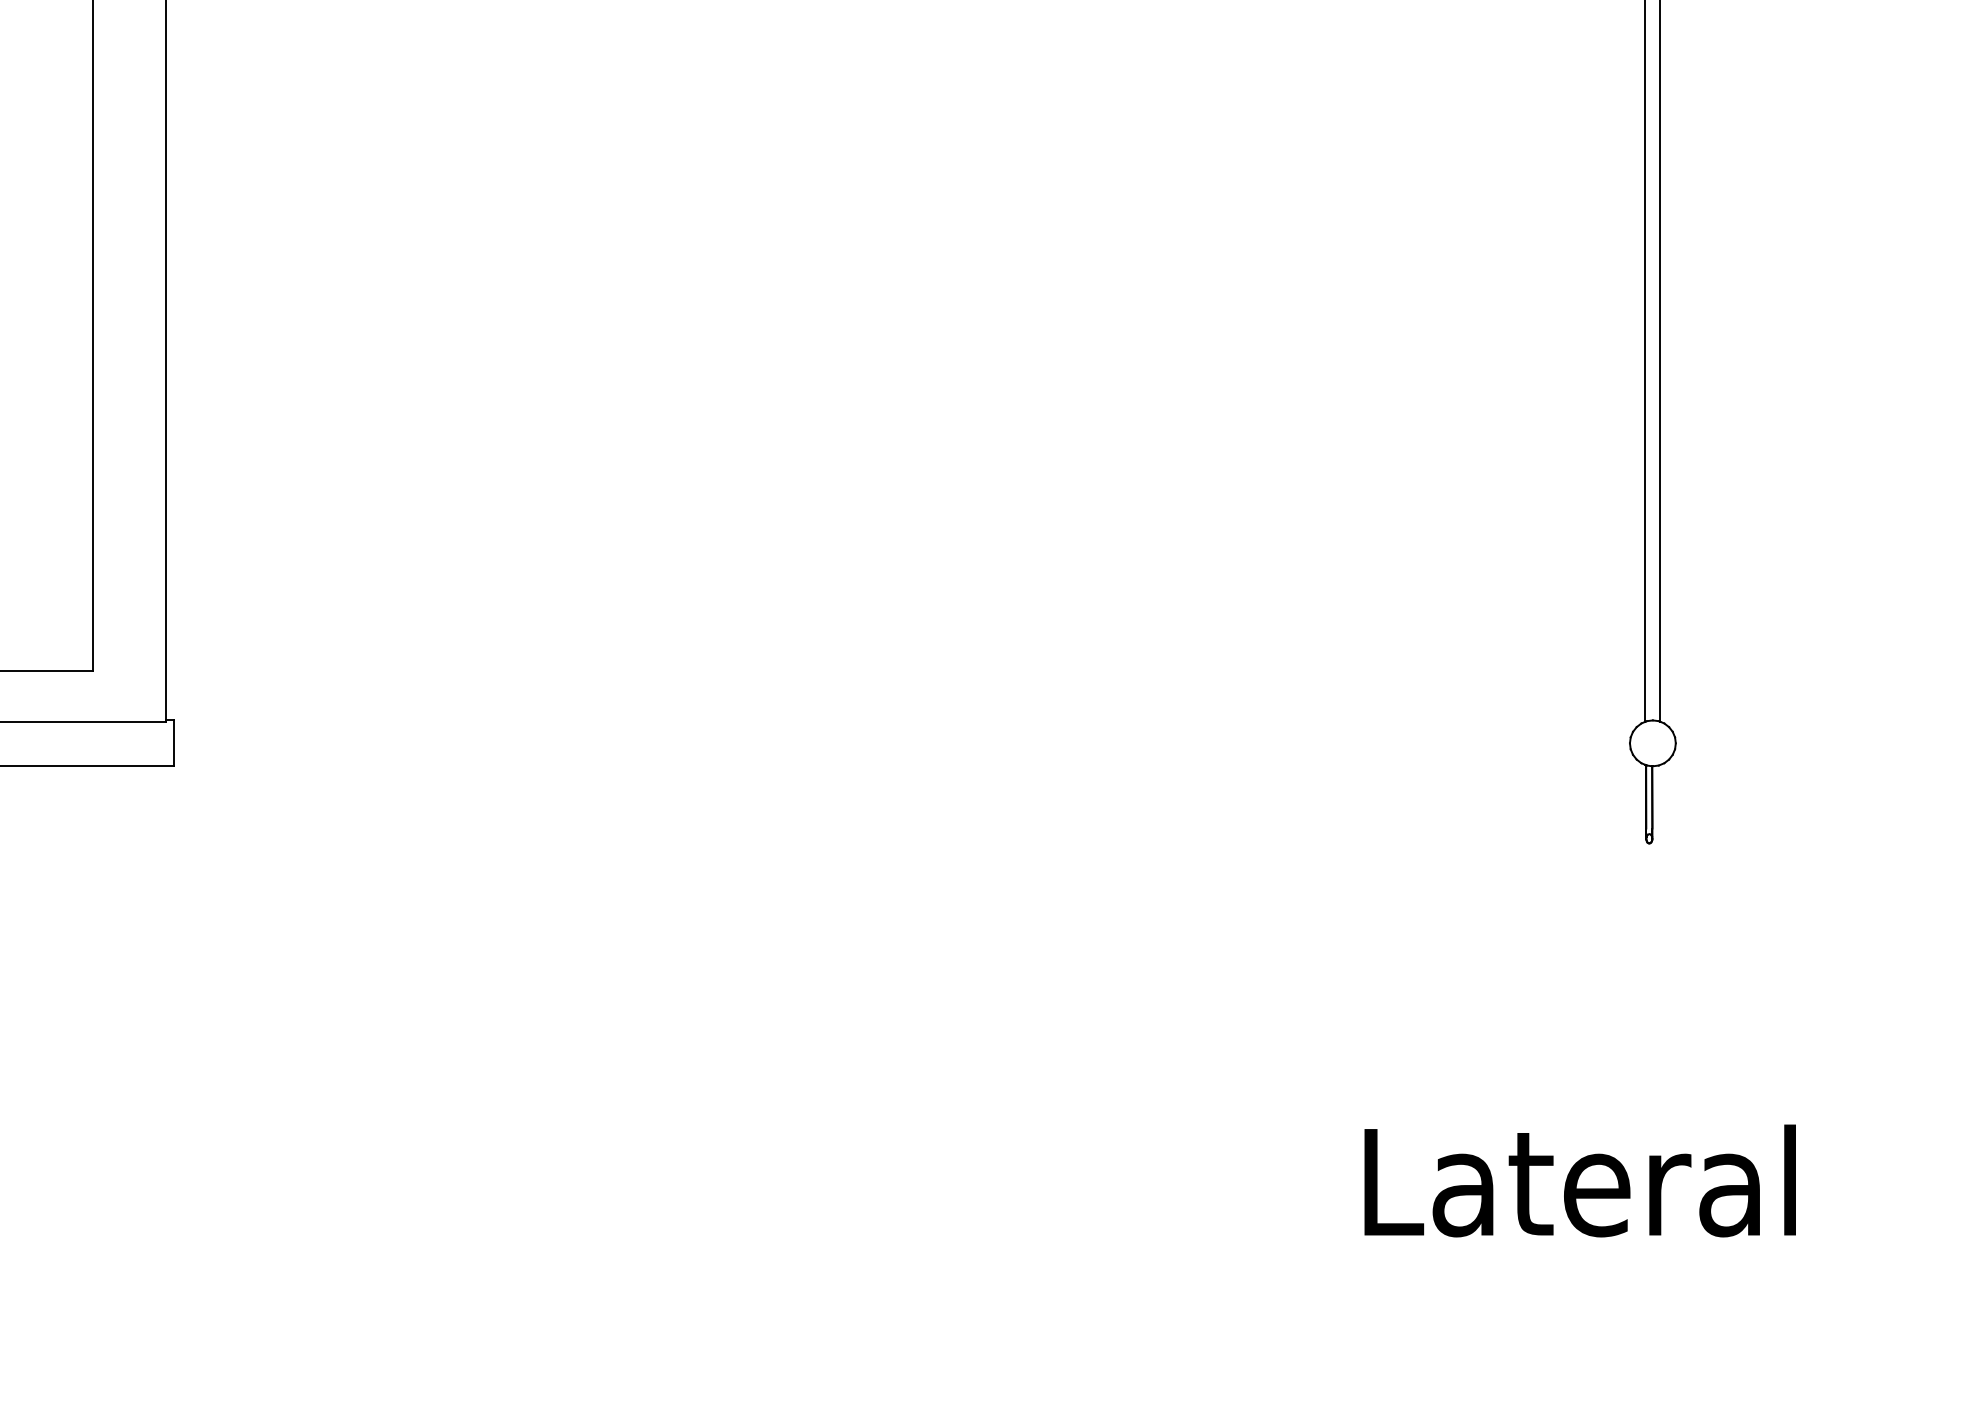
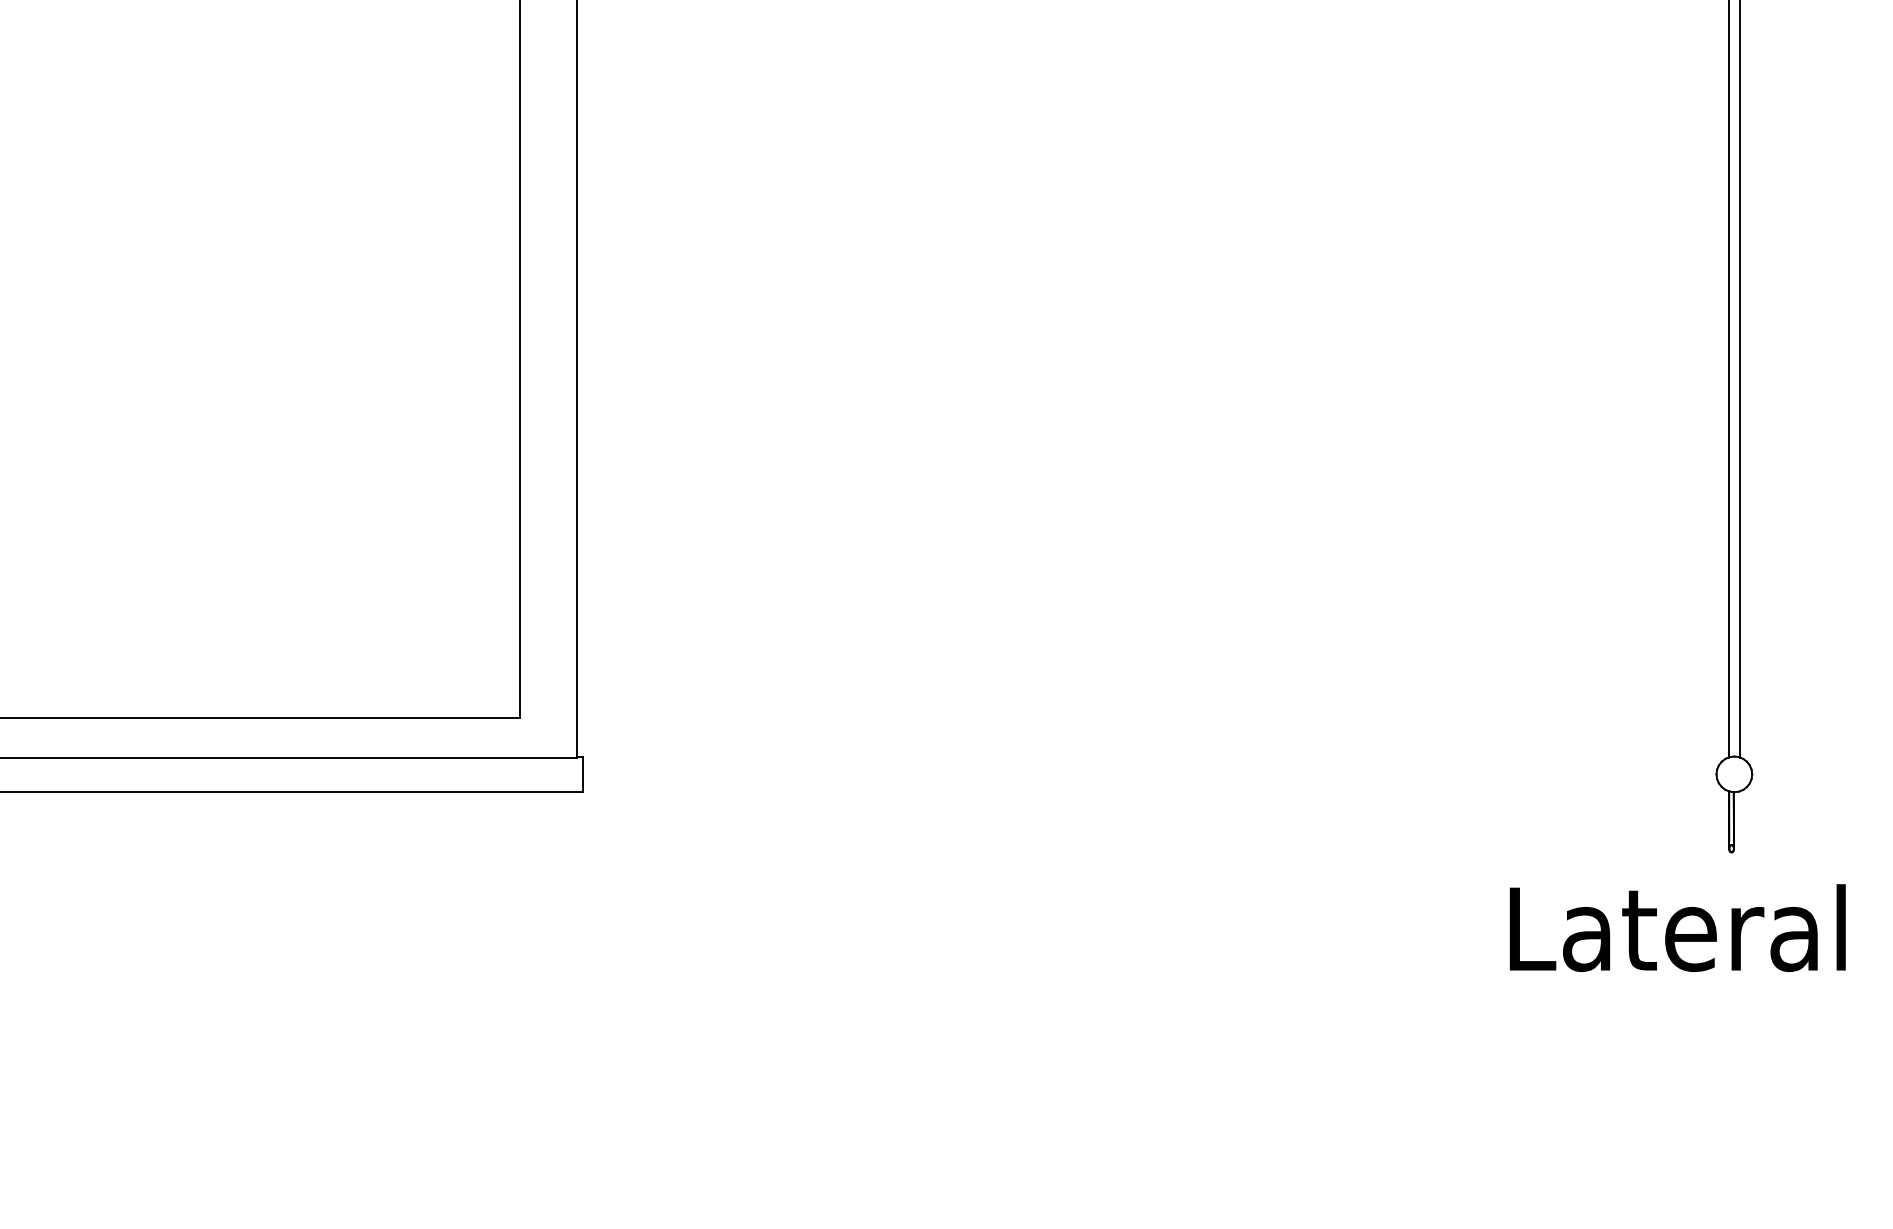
text: (1579, 1180) -> (1677, 927), moved

